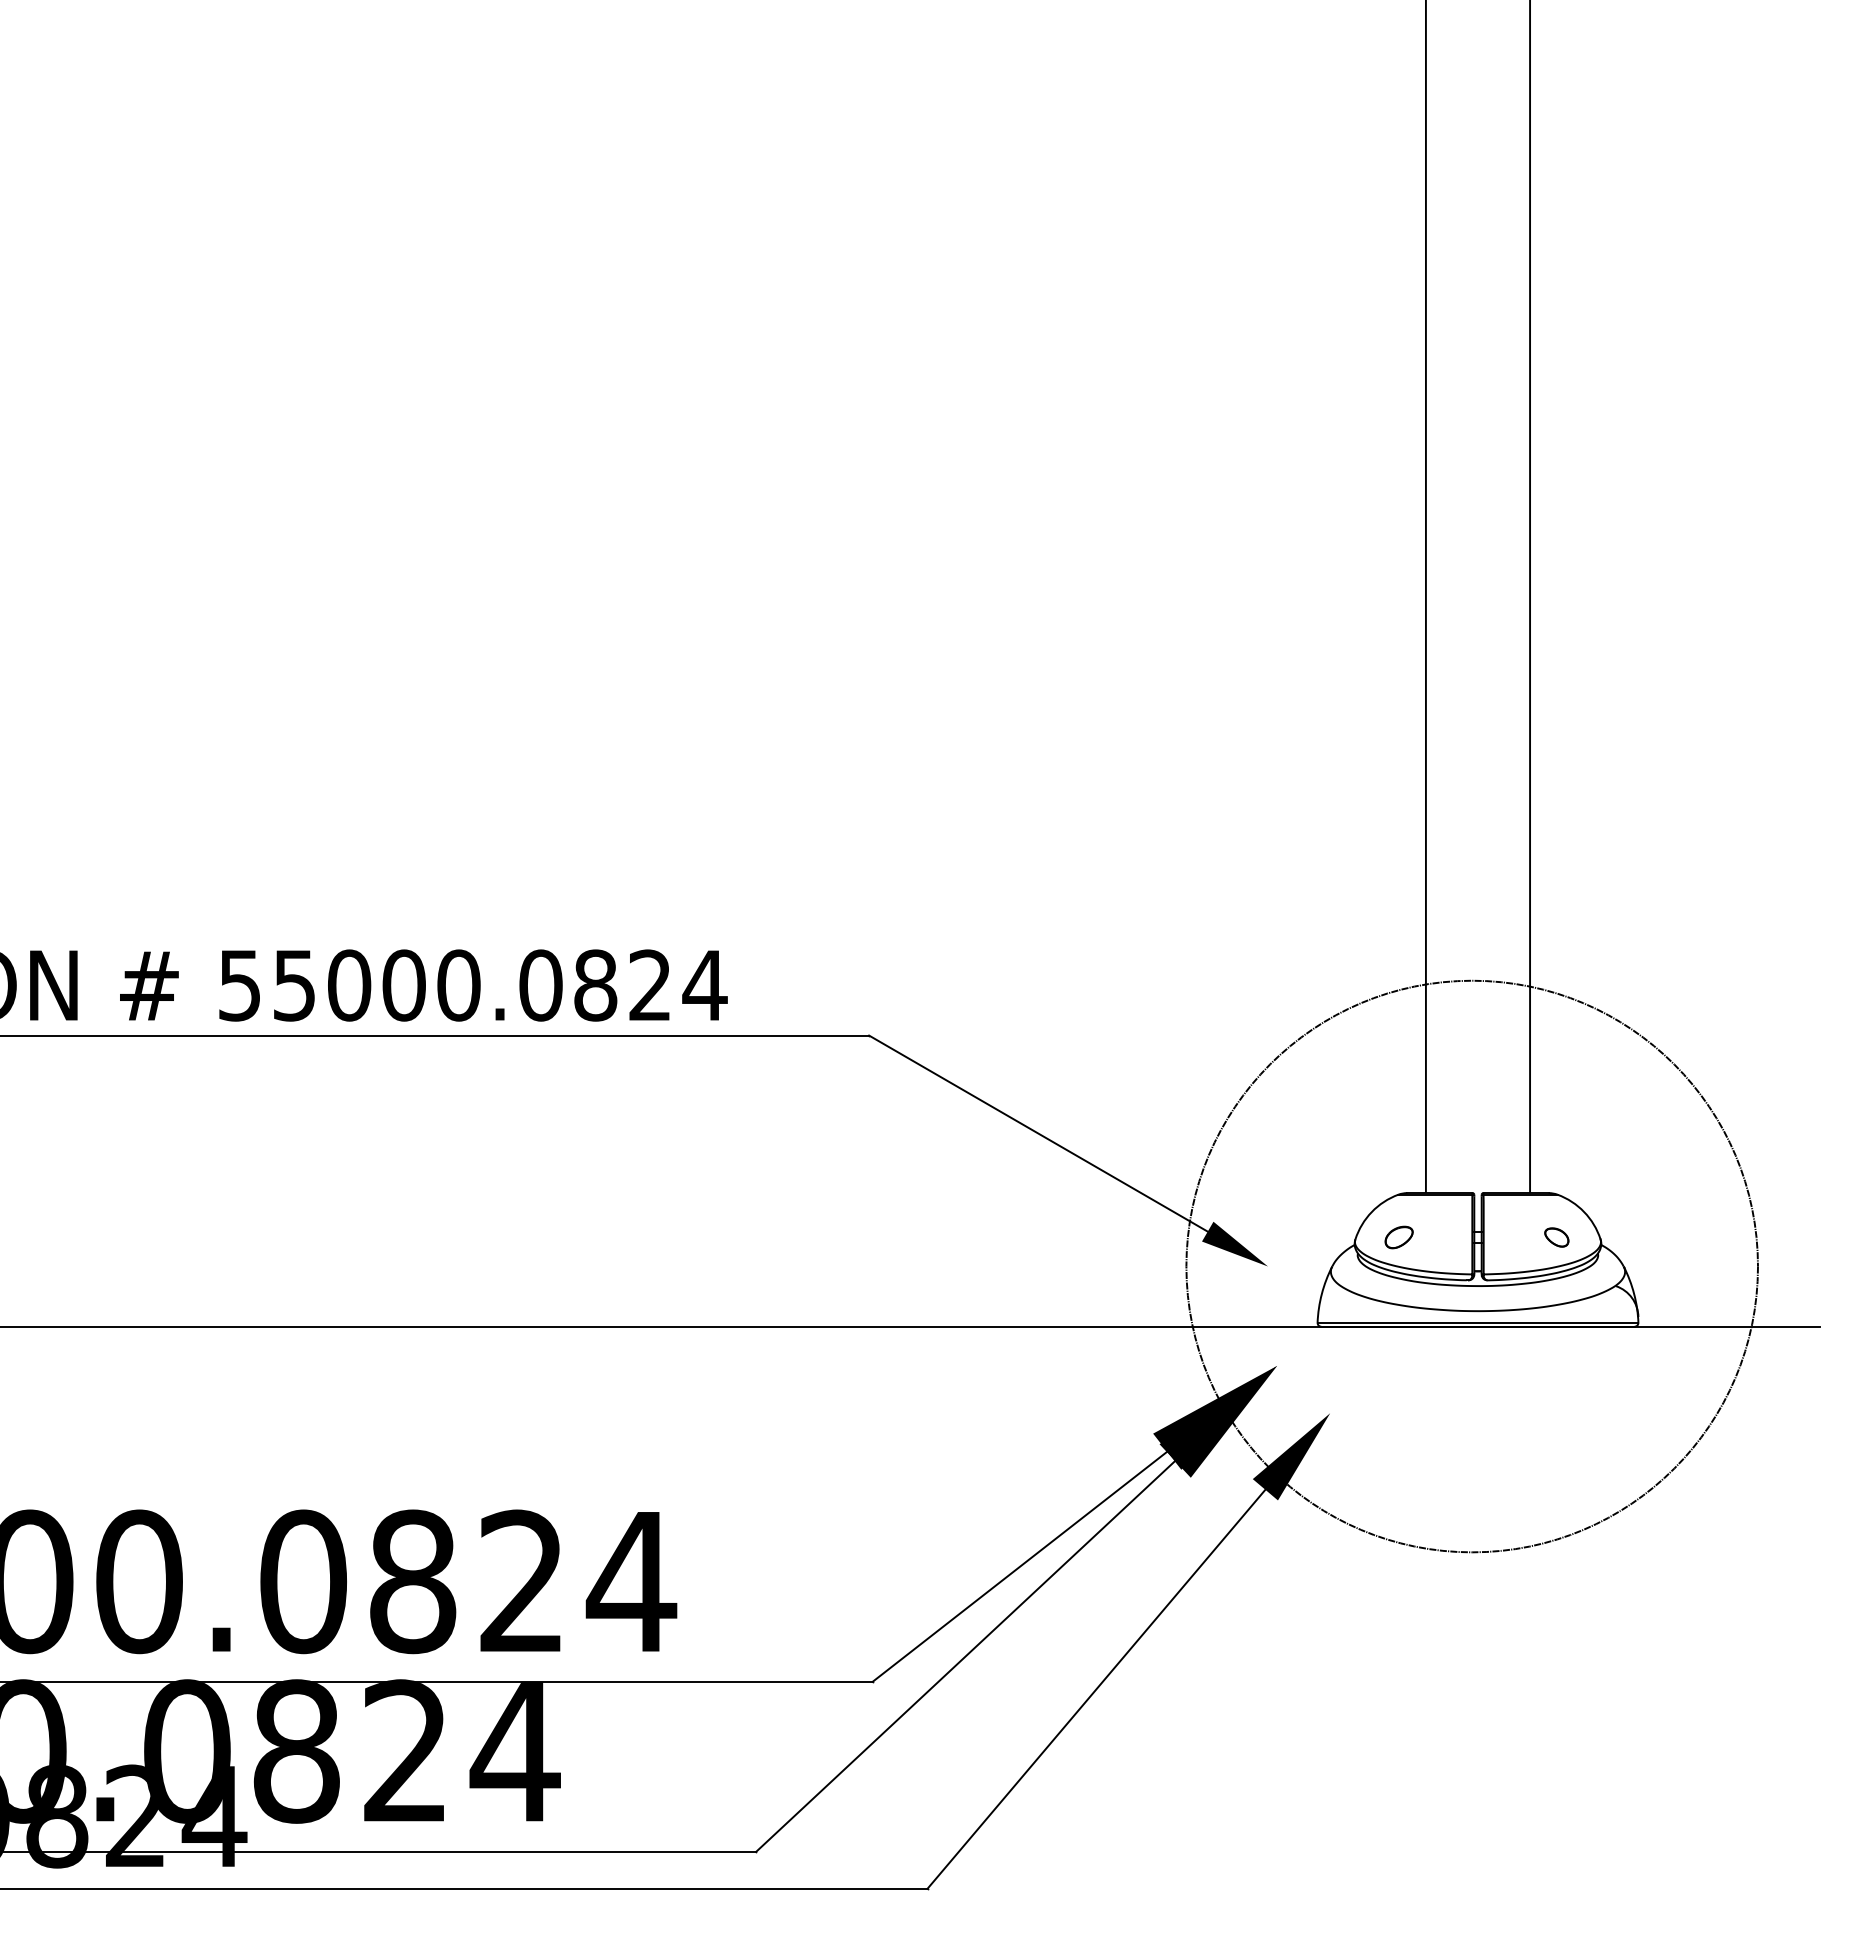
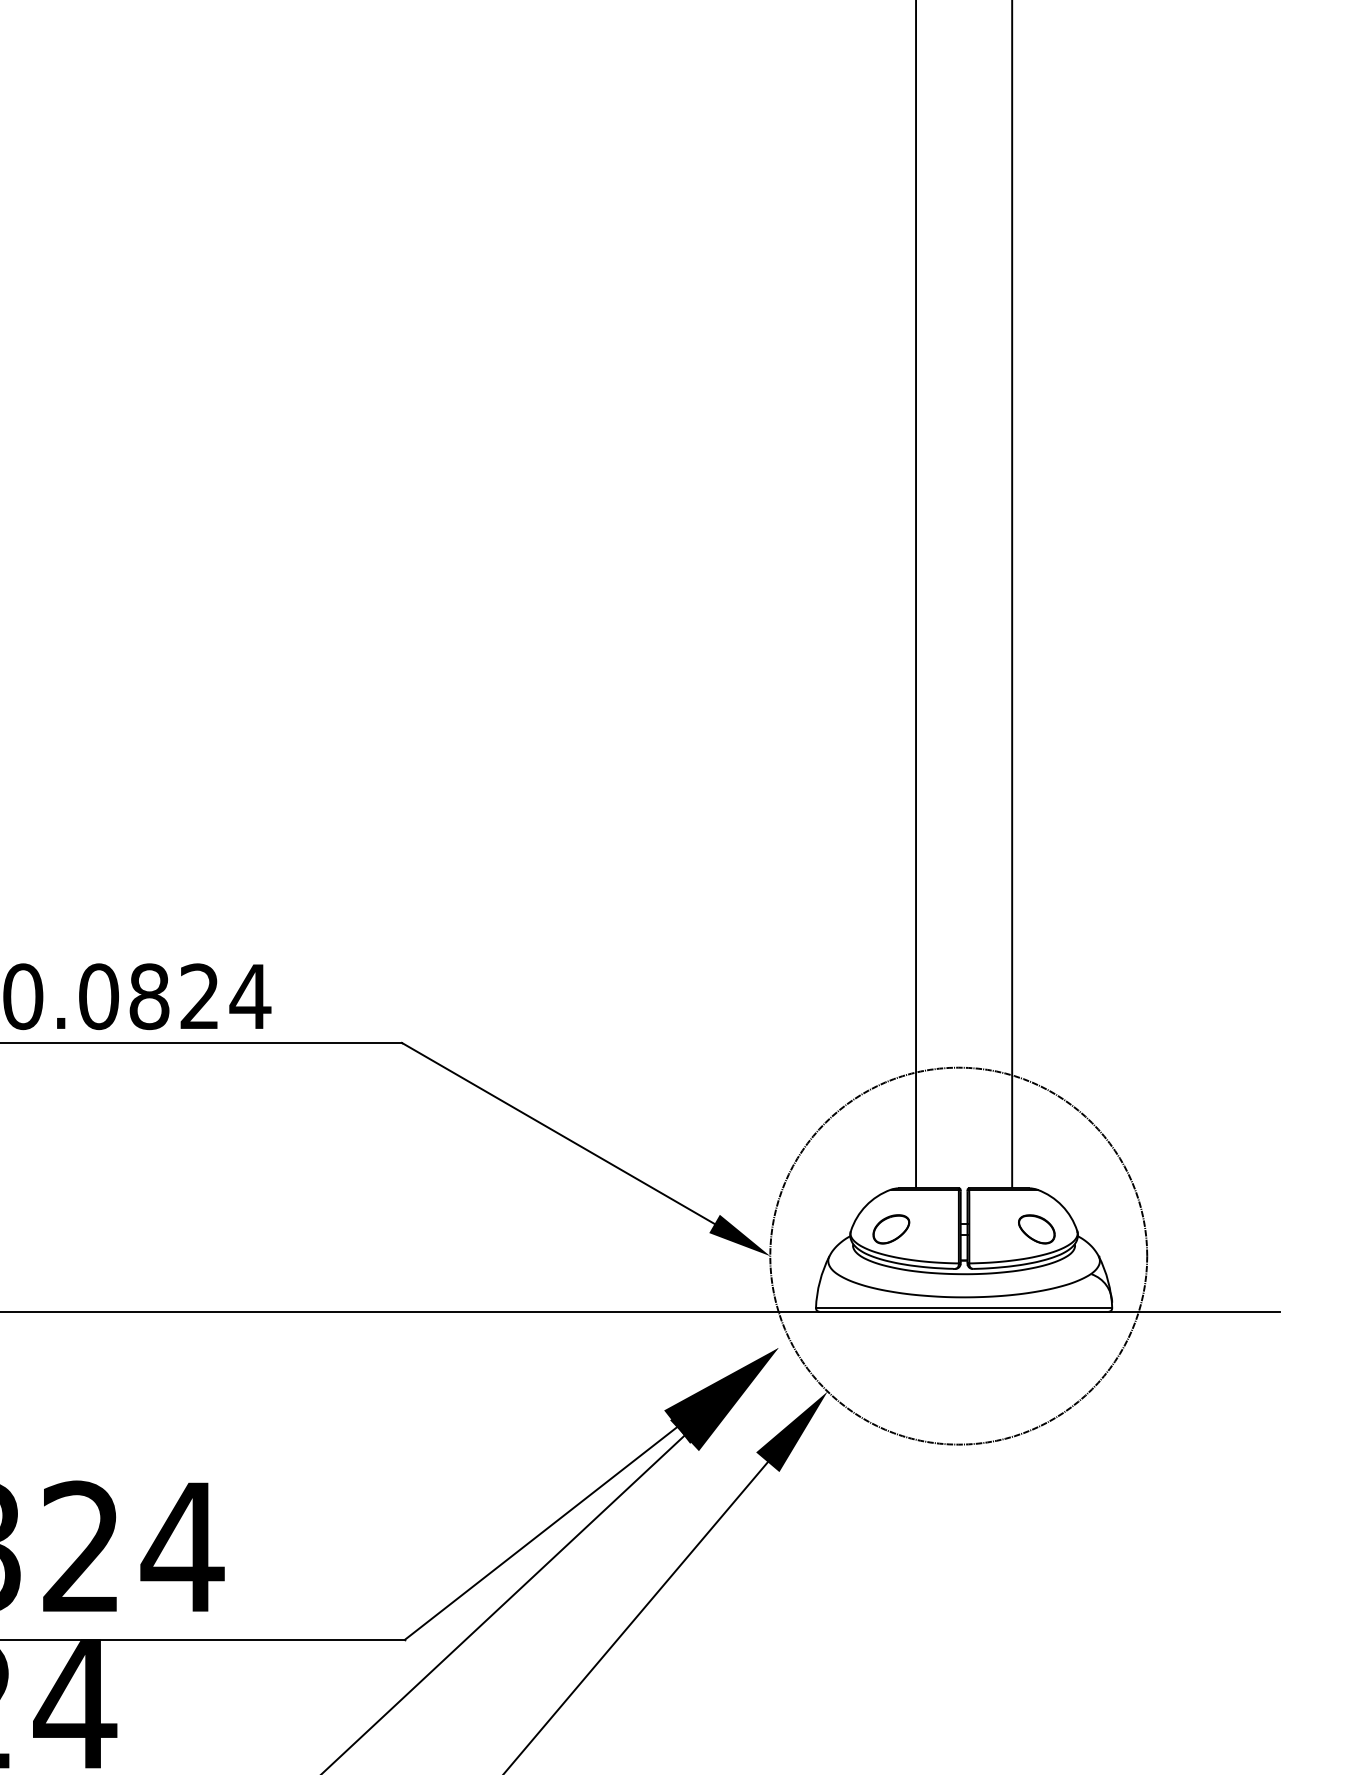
part: (1398, 1237) -> (890, 1229), size x1.43
part: (1556, 1237) -> (1036, 1229), size x1.67
circle: (1472, 1266) -> (959, 1256), size x0.71

